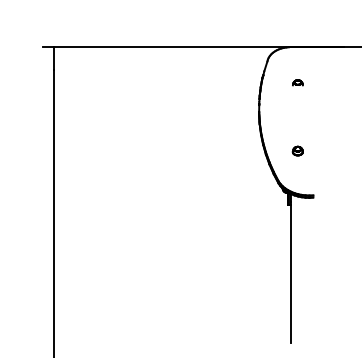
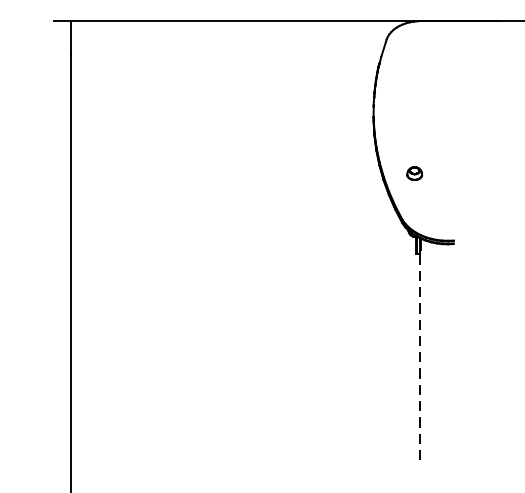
part: (297, 82) -> (430, 73), removed
part: (297, 150) -> (414, 172), moved
line: (290, 274) -> (420, 357), solid -> dashed

